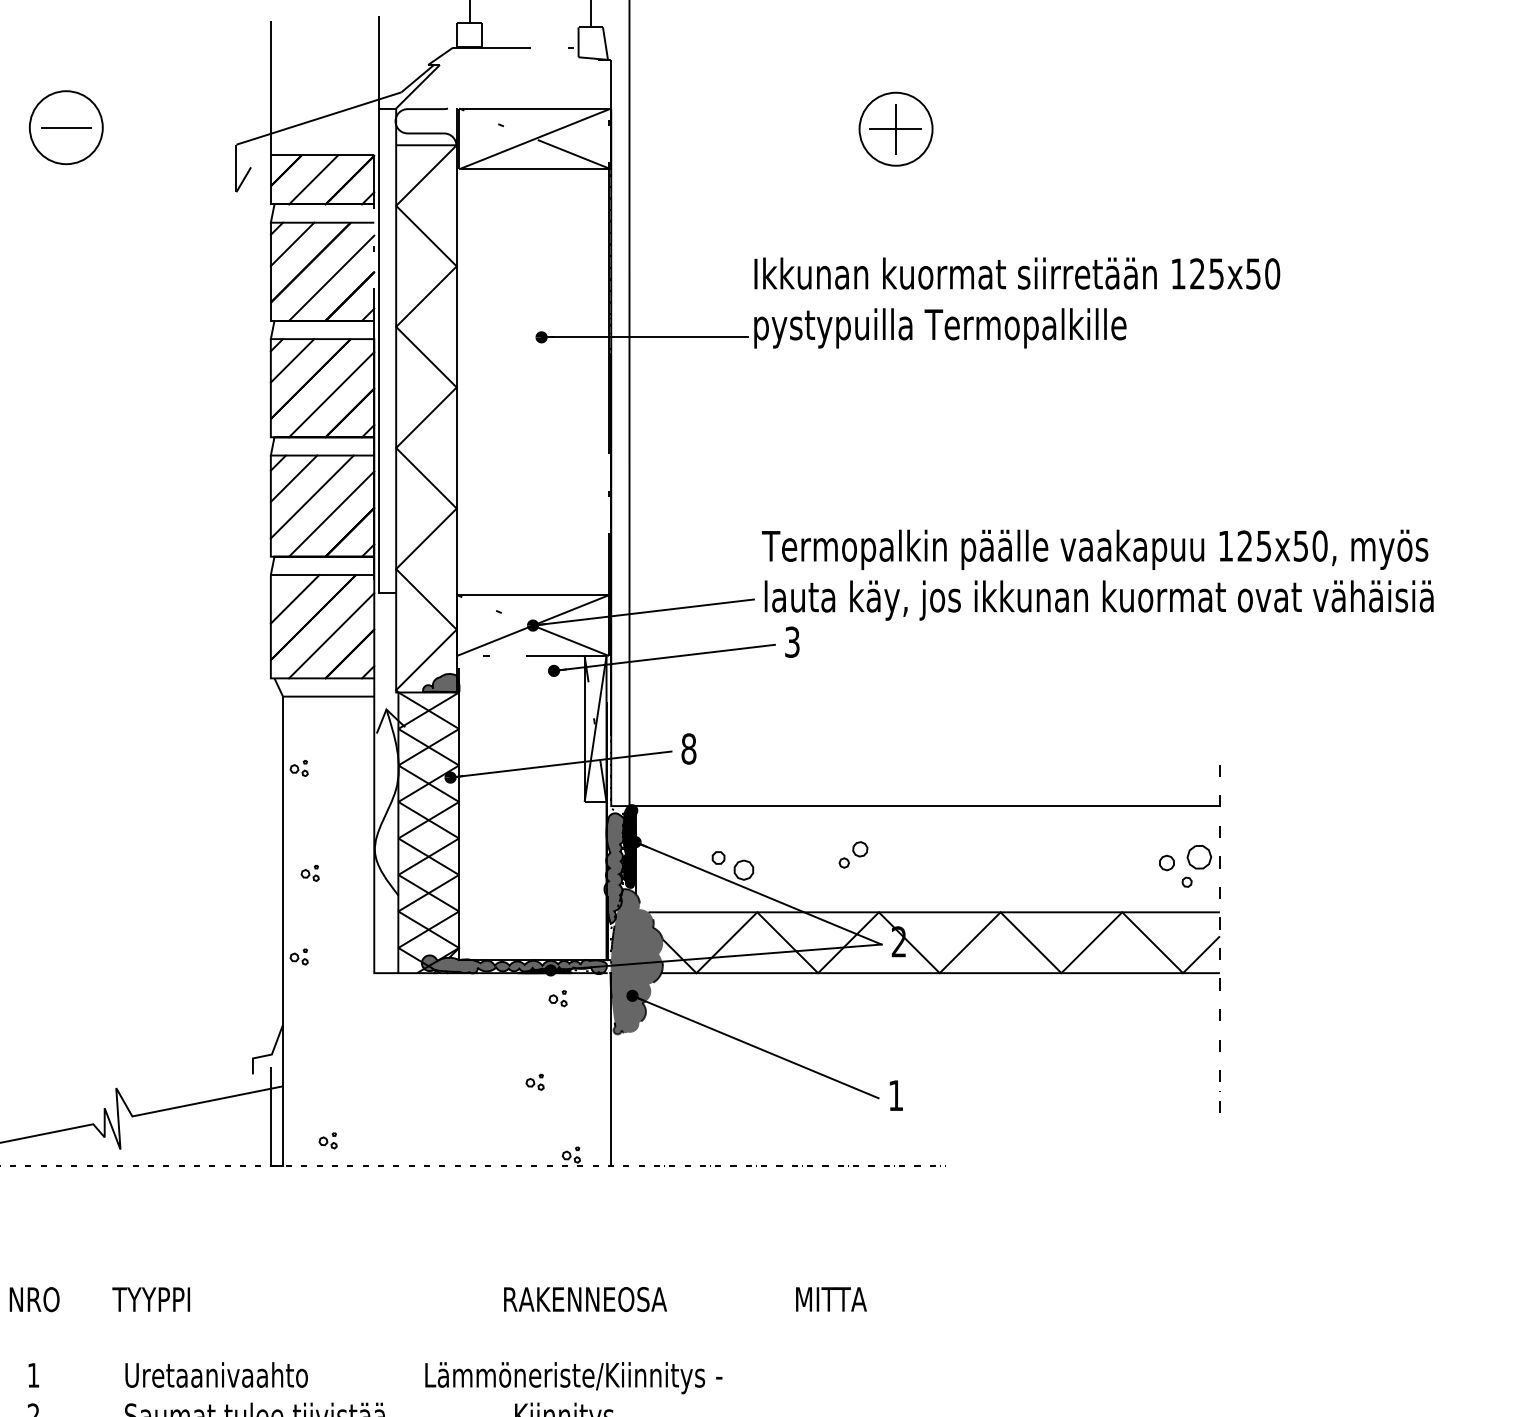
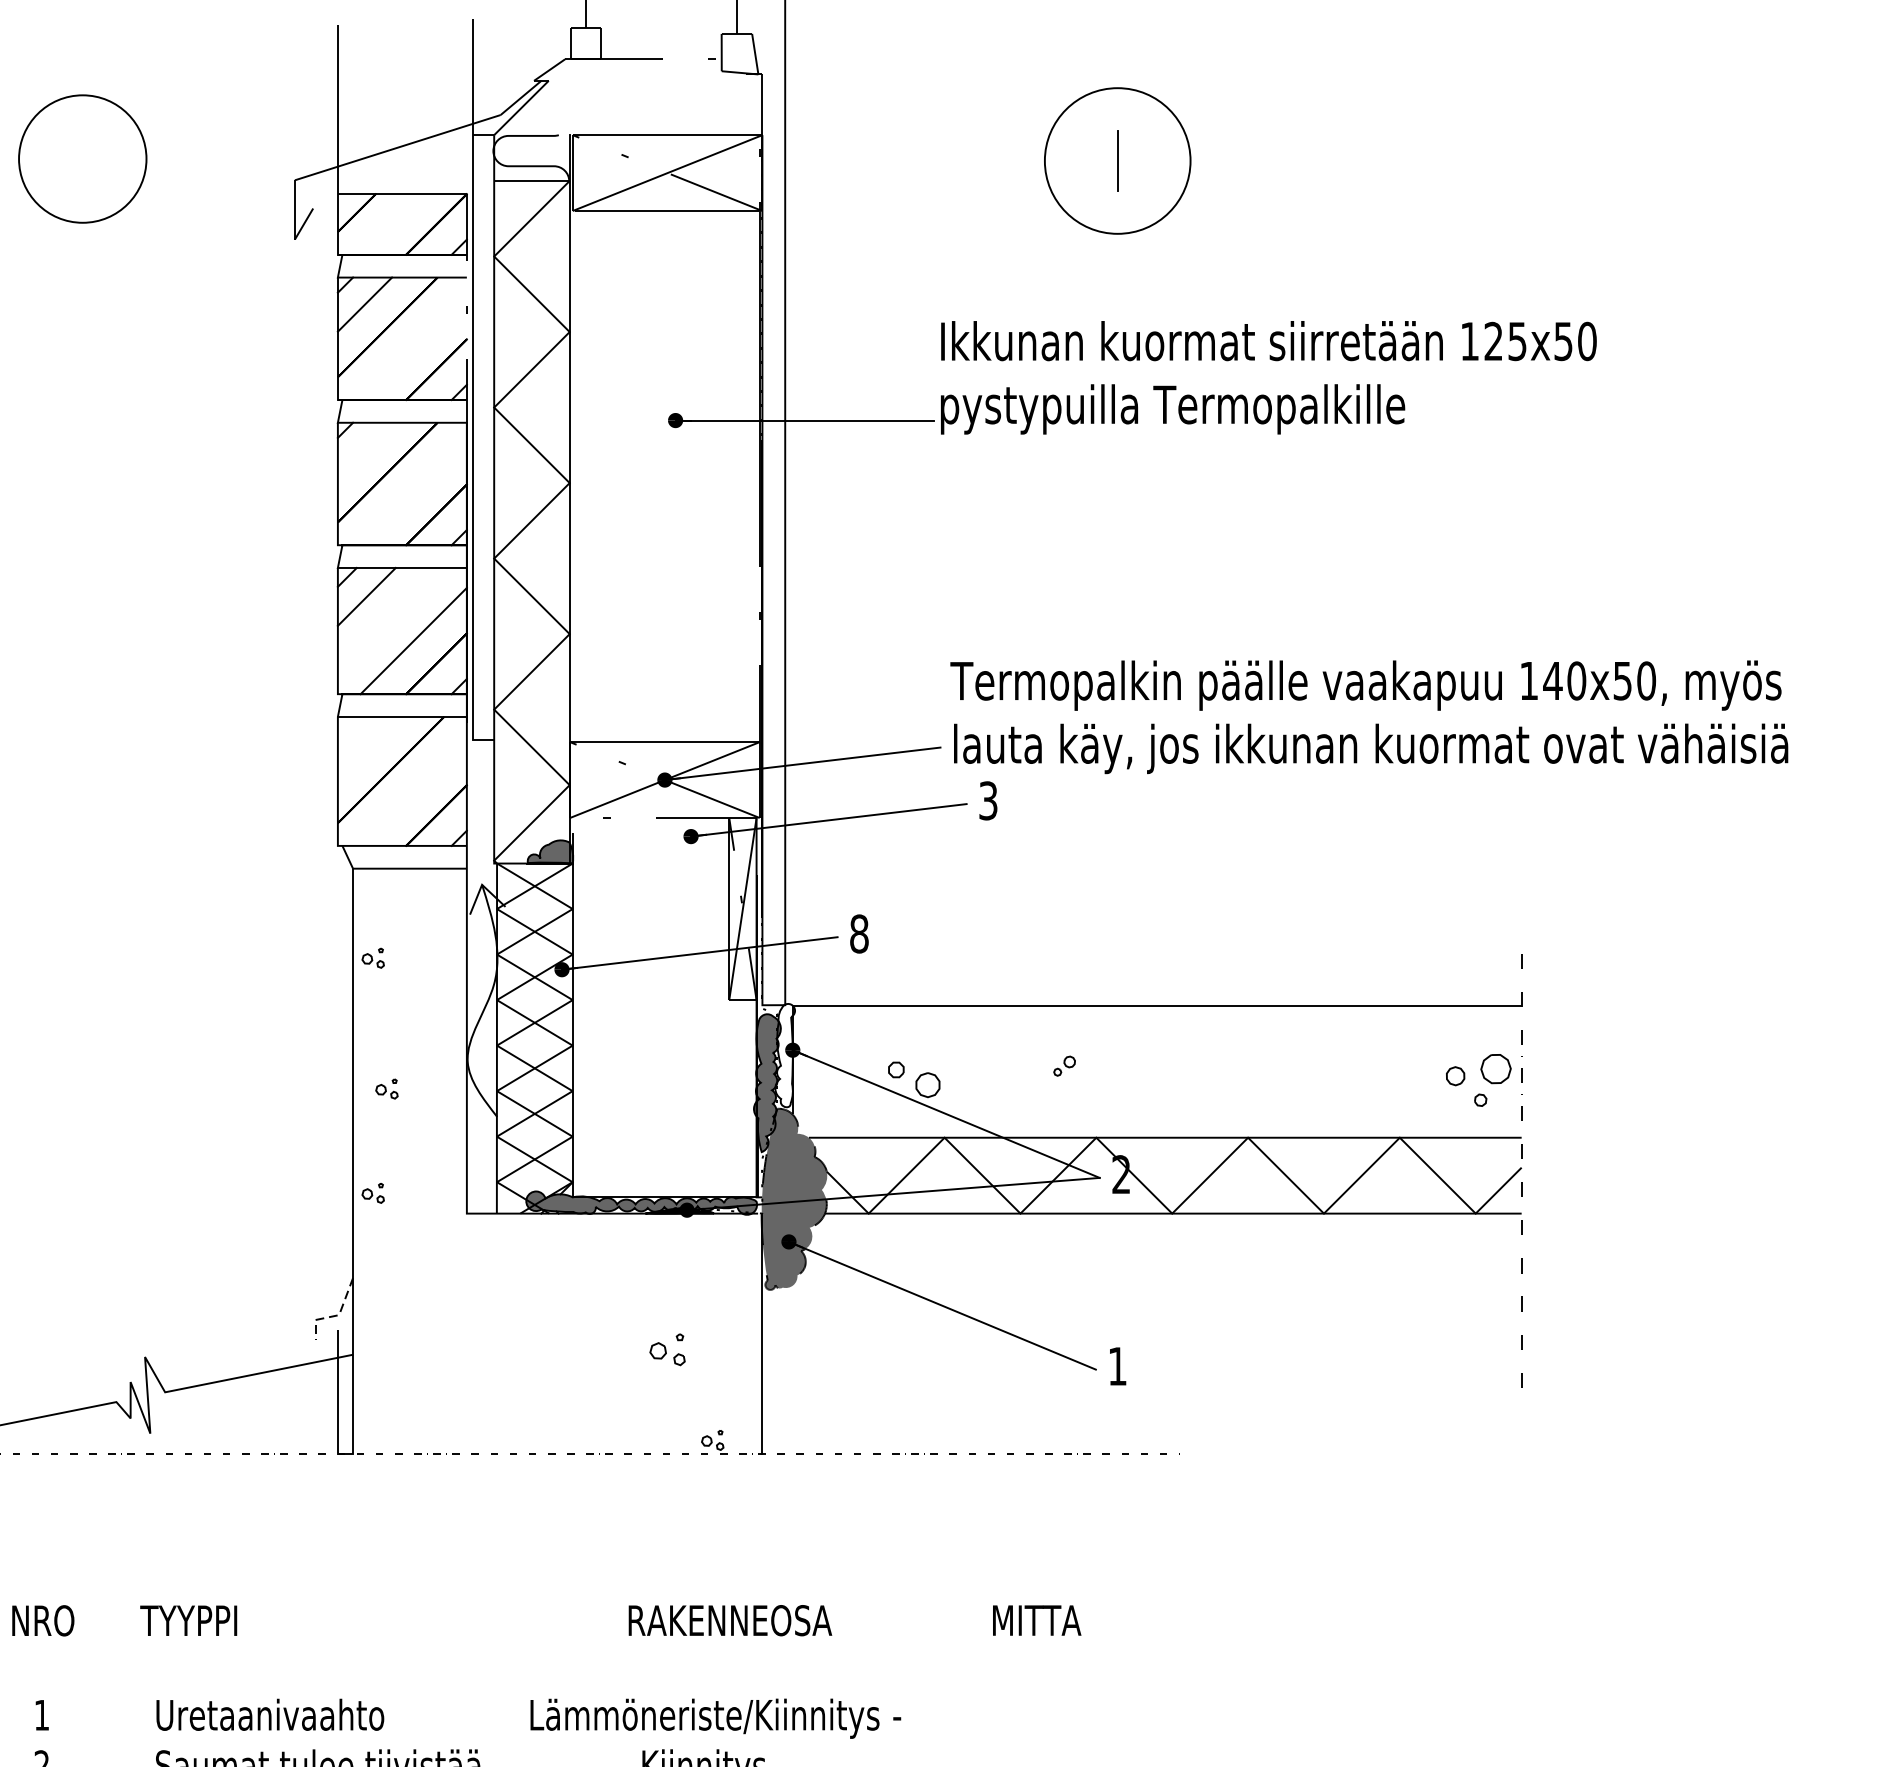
circle: (65, 127) -> (81, 158), size x1.4
line: (65, 127) -> (81, 158), removed
circle: (895, 128) -> (1117, 160), size x1.6
line: (895, 129) -> (1117, 161), removed
line: (313, 179) -> (391, 223), removed
line: (331, 277) -> (413, 345), removed
line: (292, 360) -> (364, 449), removed
line: (331, 394) -> (413, 491), removed
line: (311, 496) -> (388, 619), removed
text: (1254, 545) -> (1564, 680), 125x50, -> 140x50,
line: (294, 598) -> (367, 746), removed
line: (331, 635) -> (413, 792), removed
fill: (629, 846) -> (785, 1055), removed
part: (853, 854) -> (1064, 1065), size x0.6
part: (557, 998) -> (695, 1245), removed
line: (270, 1054) -> (337, 1315), solid -> dashed
part: (534, 1081) -> (666, 1348), size x1.6
part: (327, 1140) -> (408, 1422), removed

